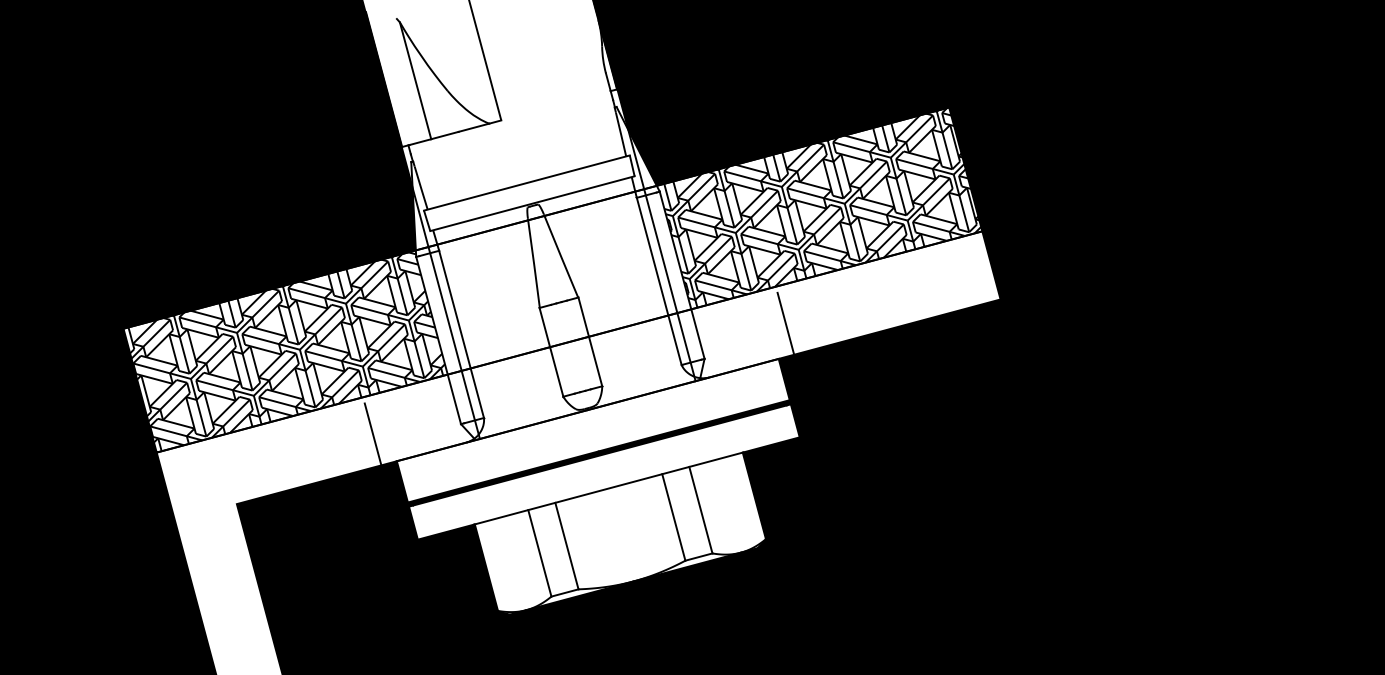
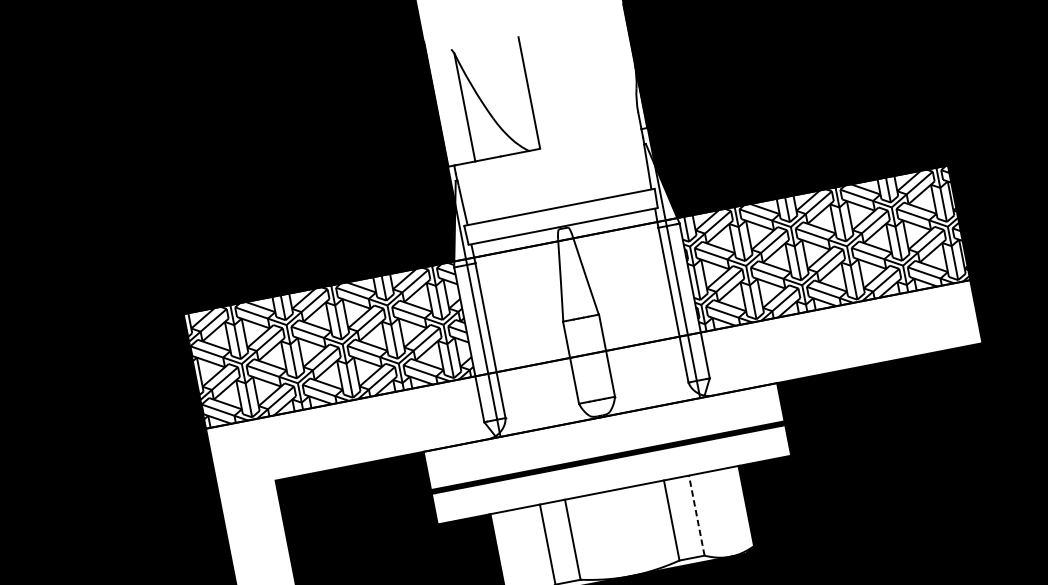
line: (785, 323) -> (785, 351), removed
line: (372, 434) -> (403, 425), removed
line: (700, 510) -> (696, 515), solid -> dashed

